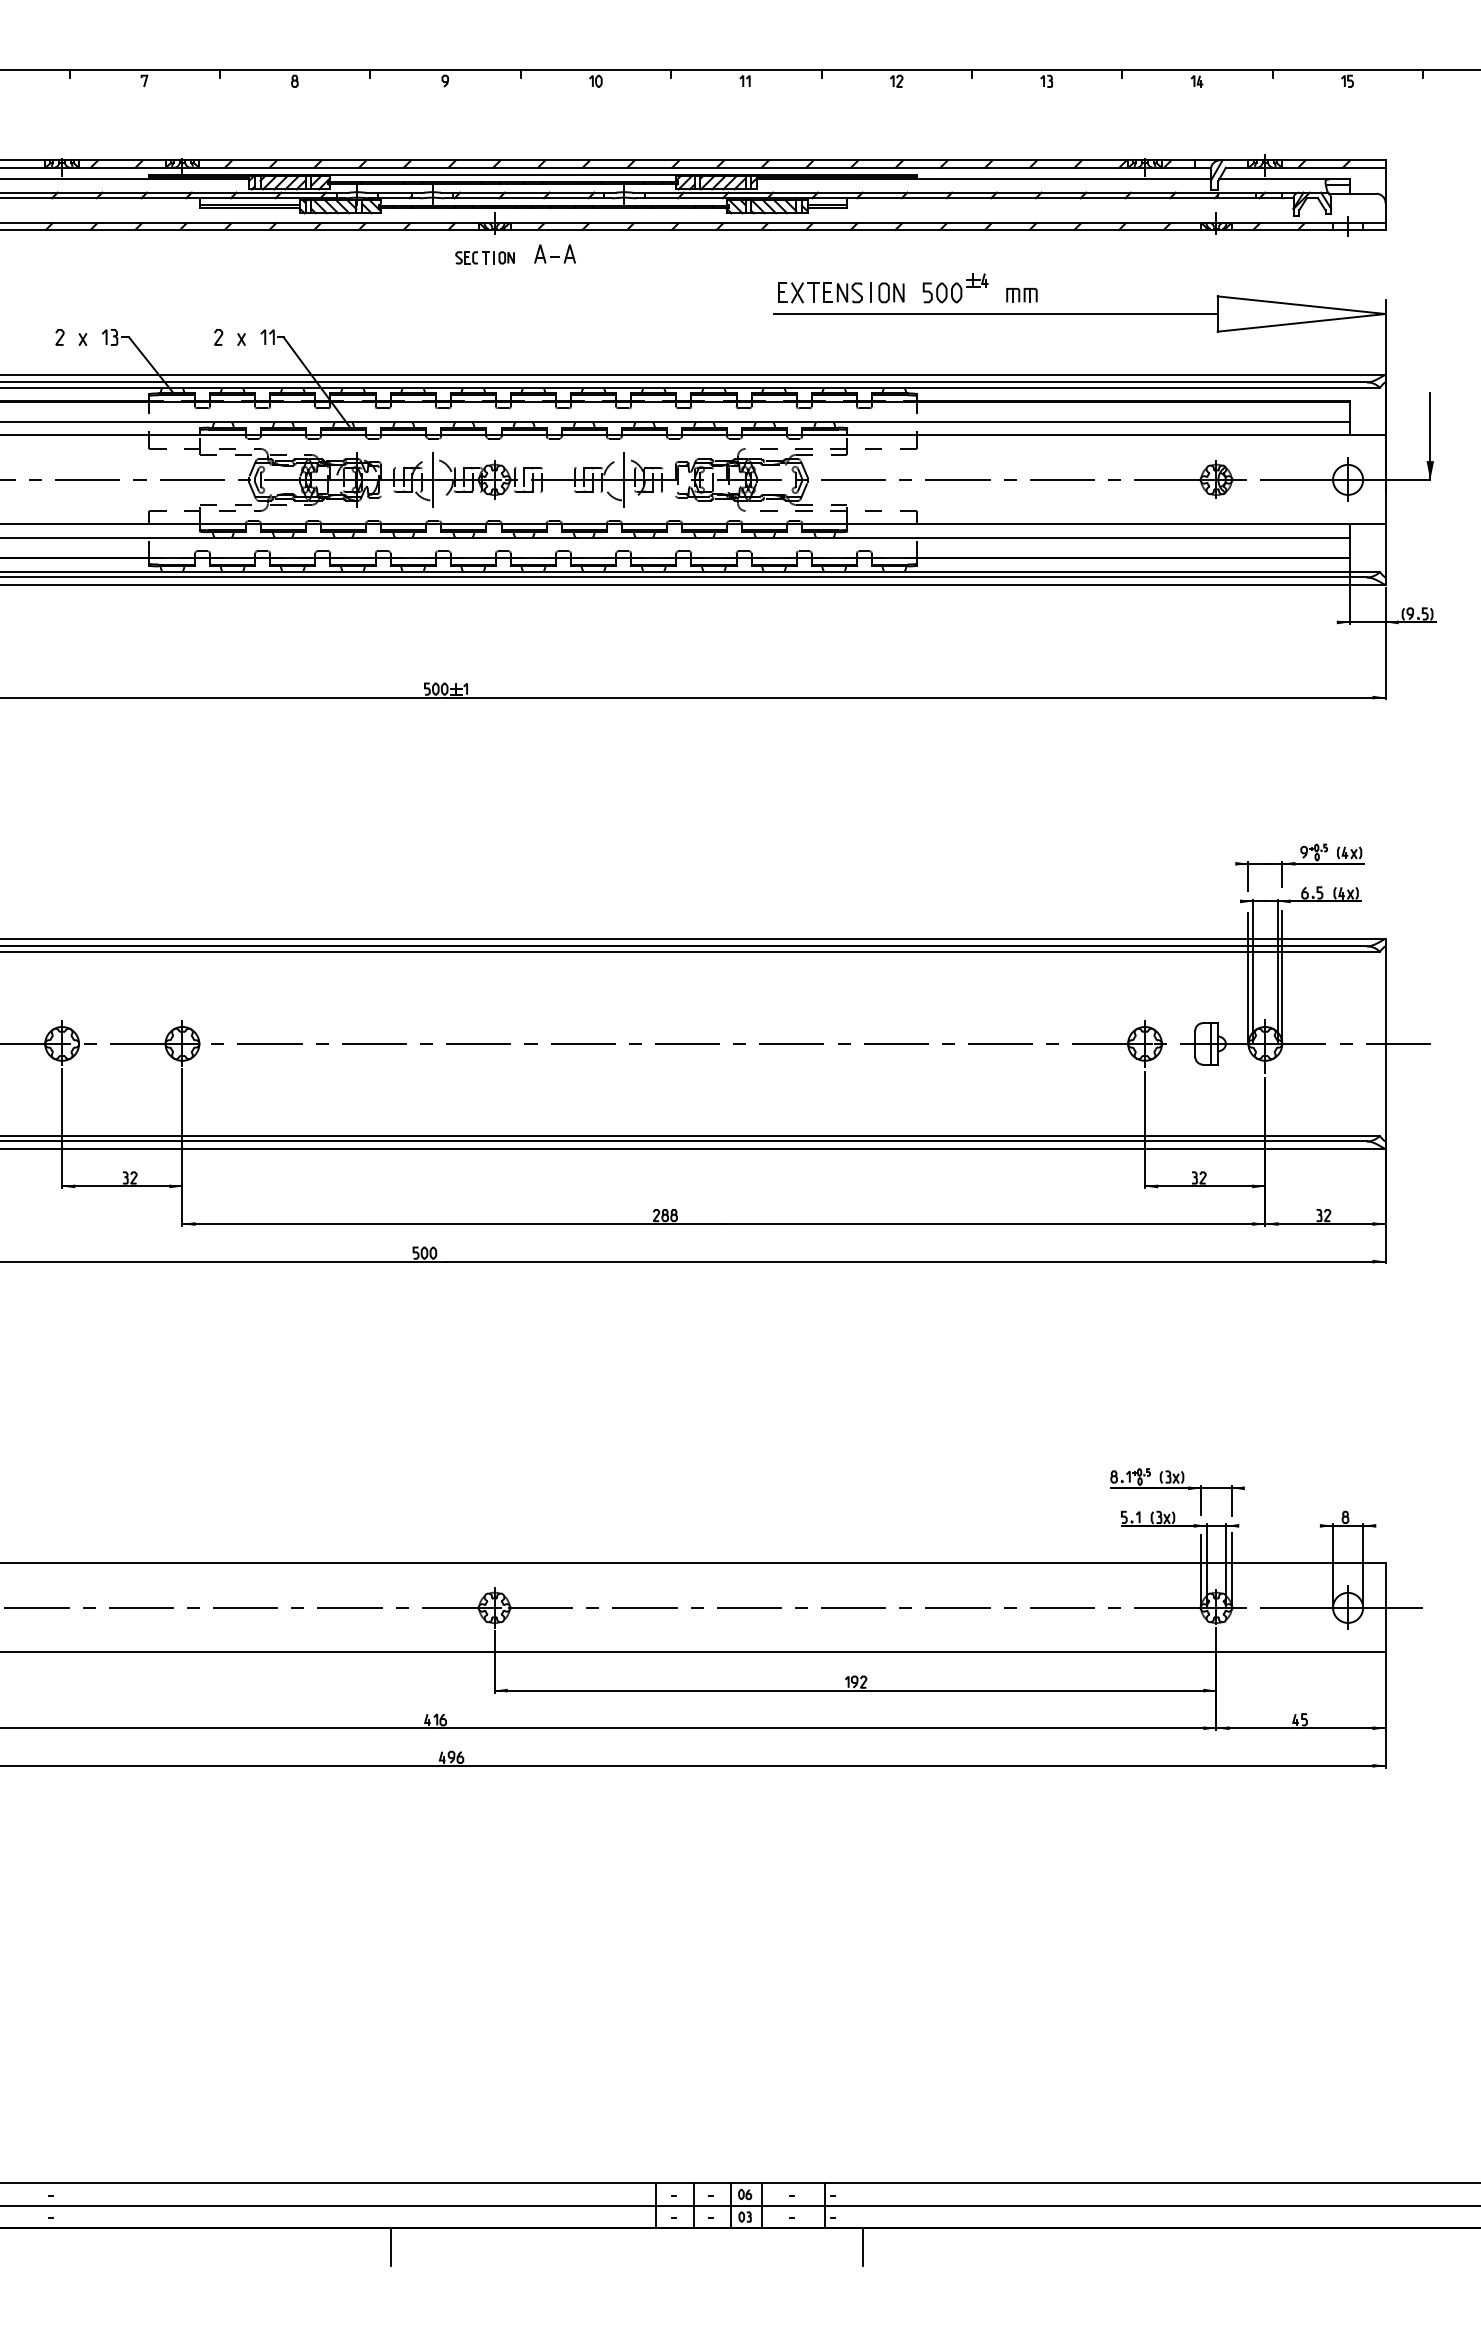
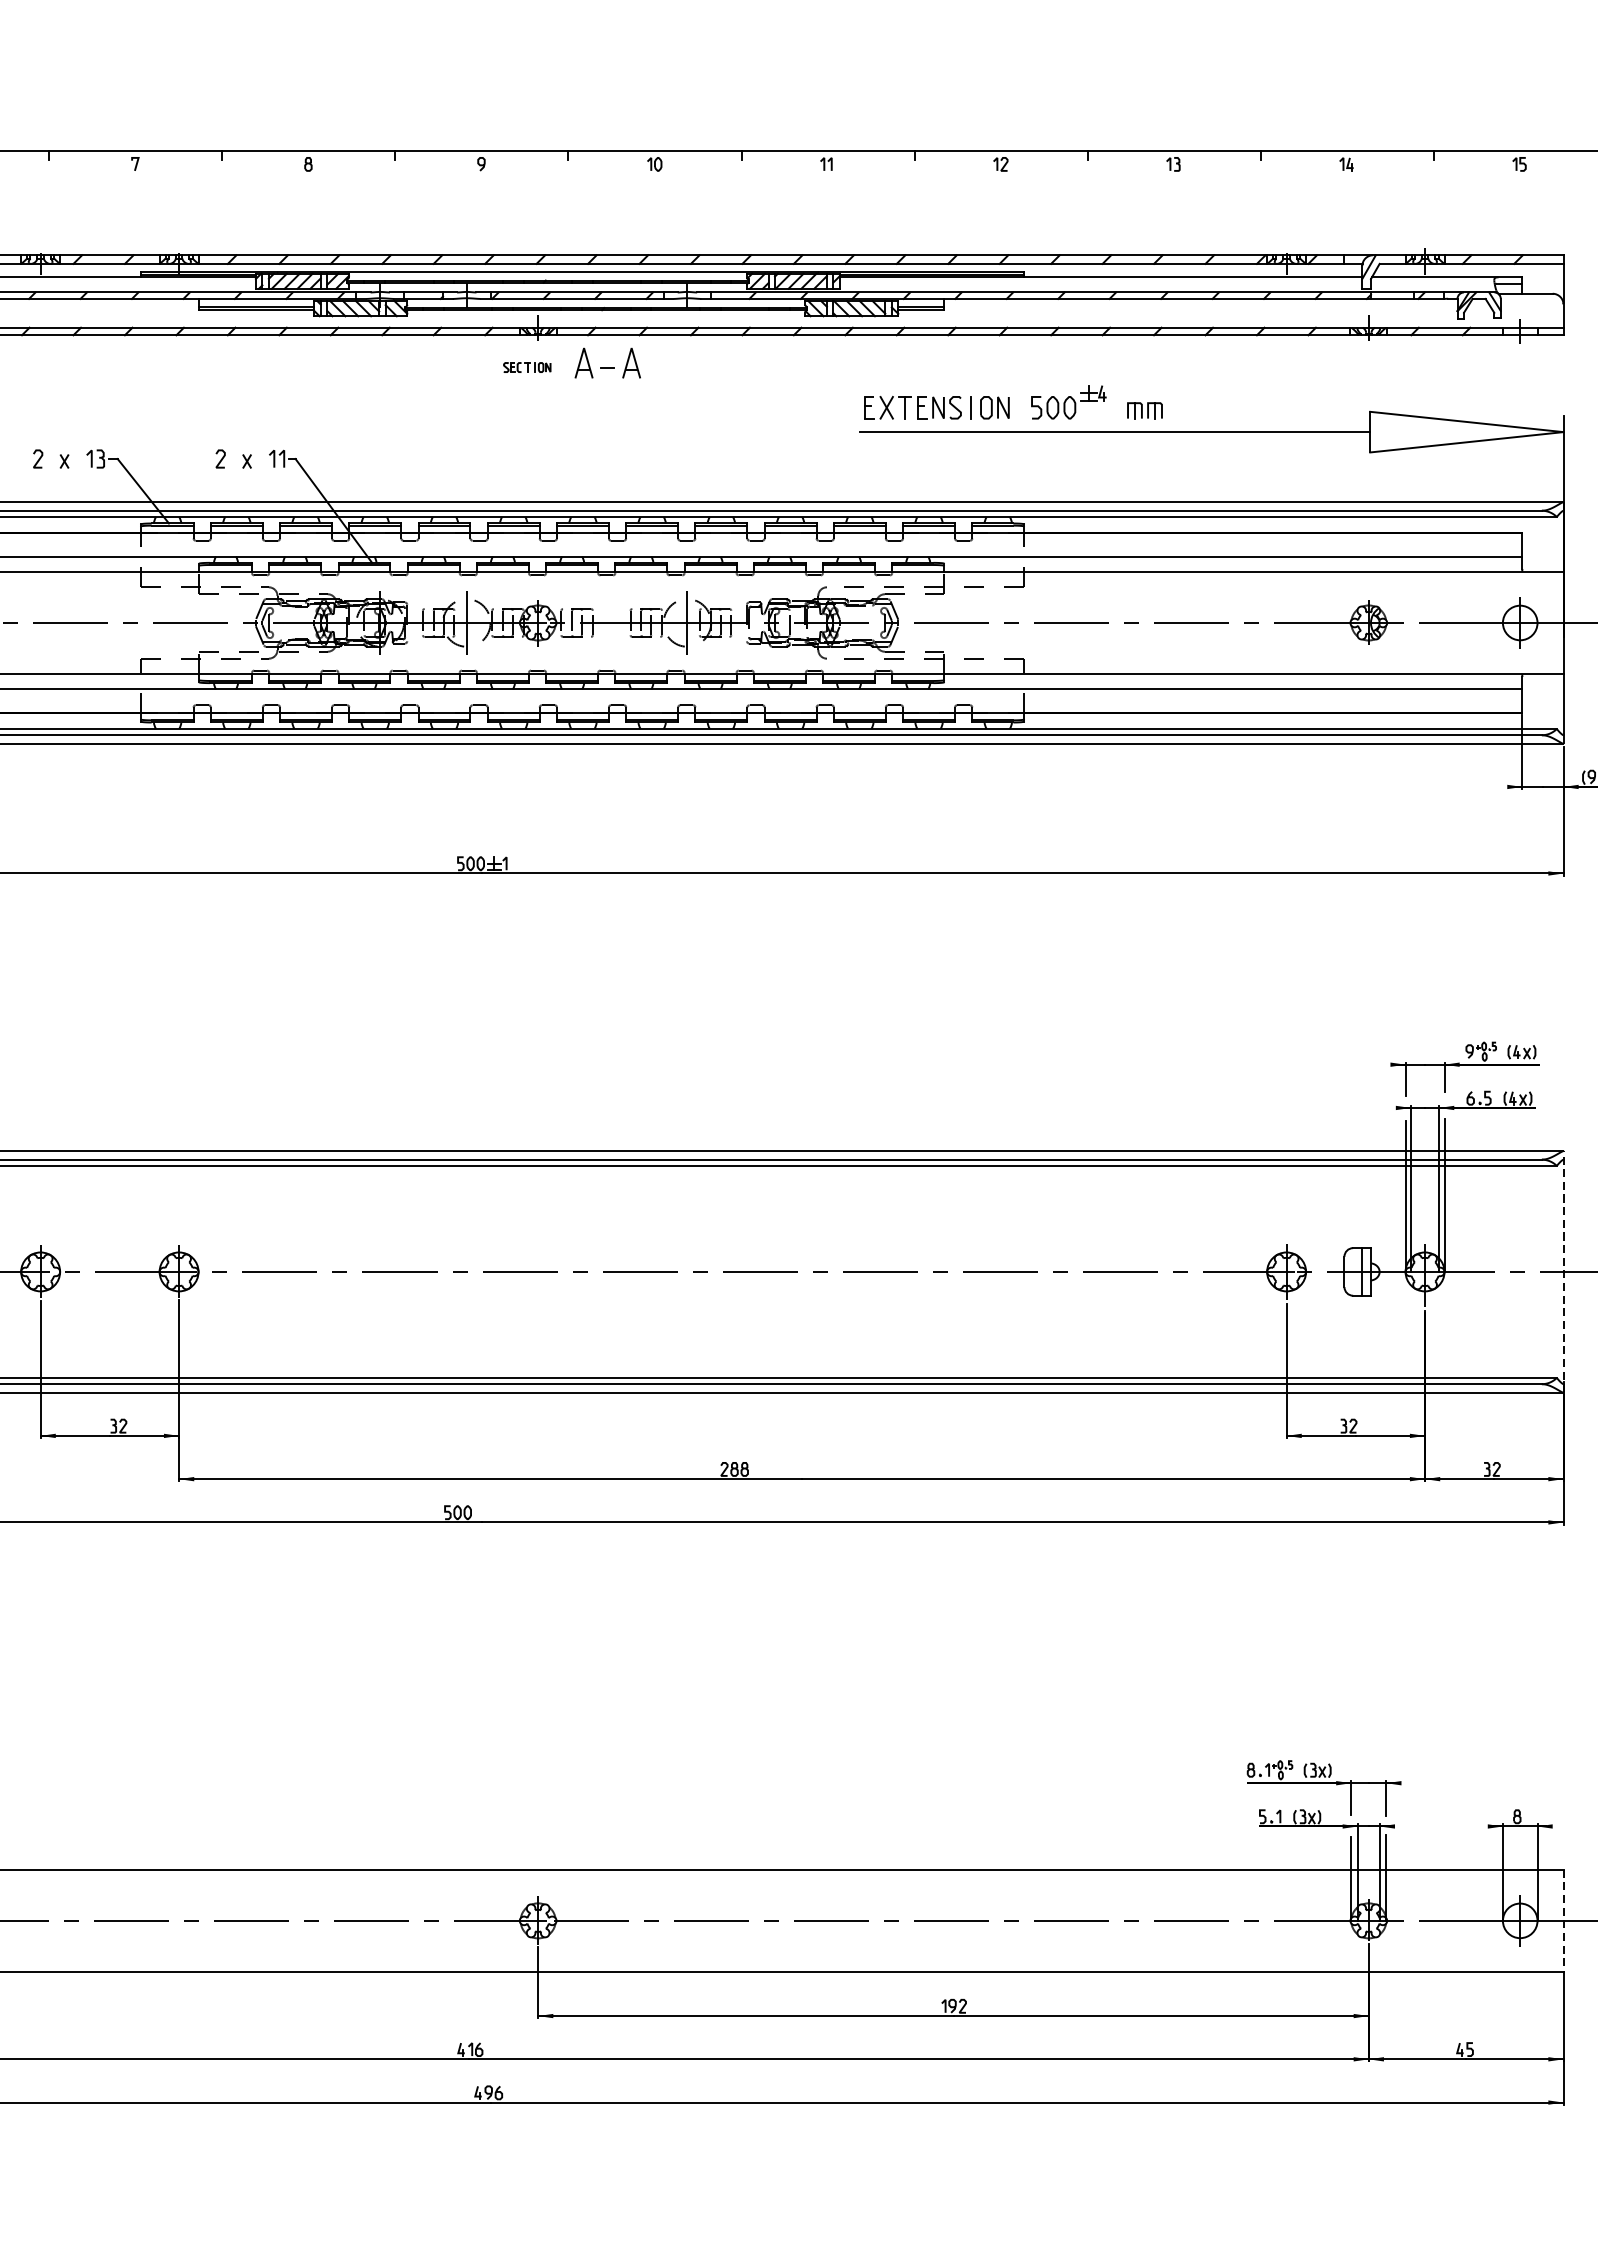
part: (554, 253) -> (607, 362), size x1.4
part: (484, 257) -> (526, 367), size x0.7
line: (1385, 1043) -> (1563, 1271), solid -> dashed
line: (1385, 1608) -> (1563, 1921), solid -> dashed

